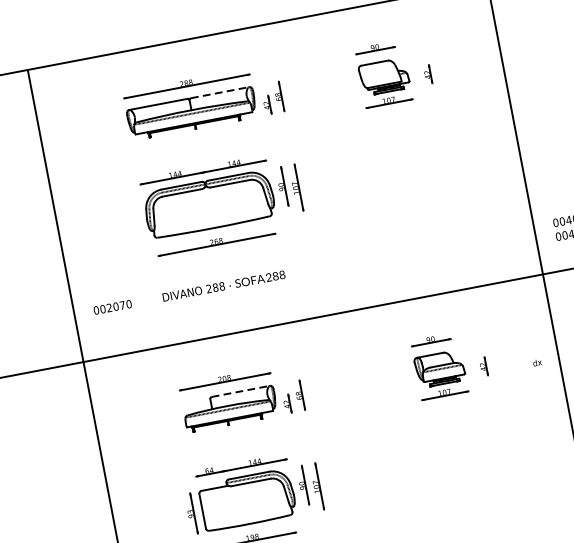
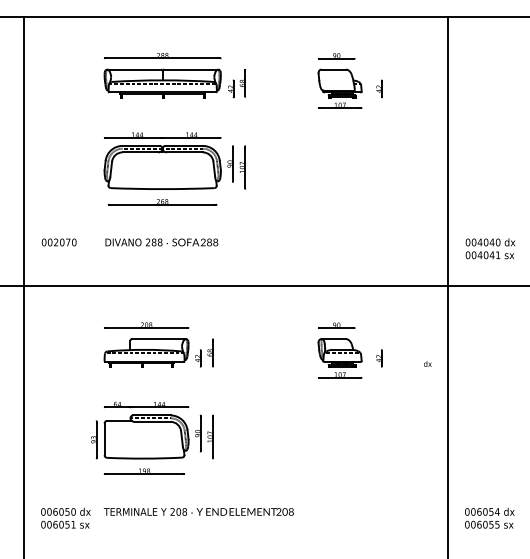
line: (220, 92) -> (191, 69), dashed -> solid
line: (240, 391) -> (158, 339), dashed -> solid

